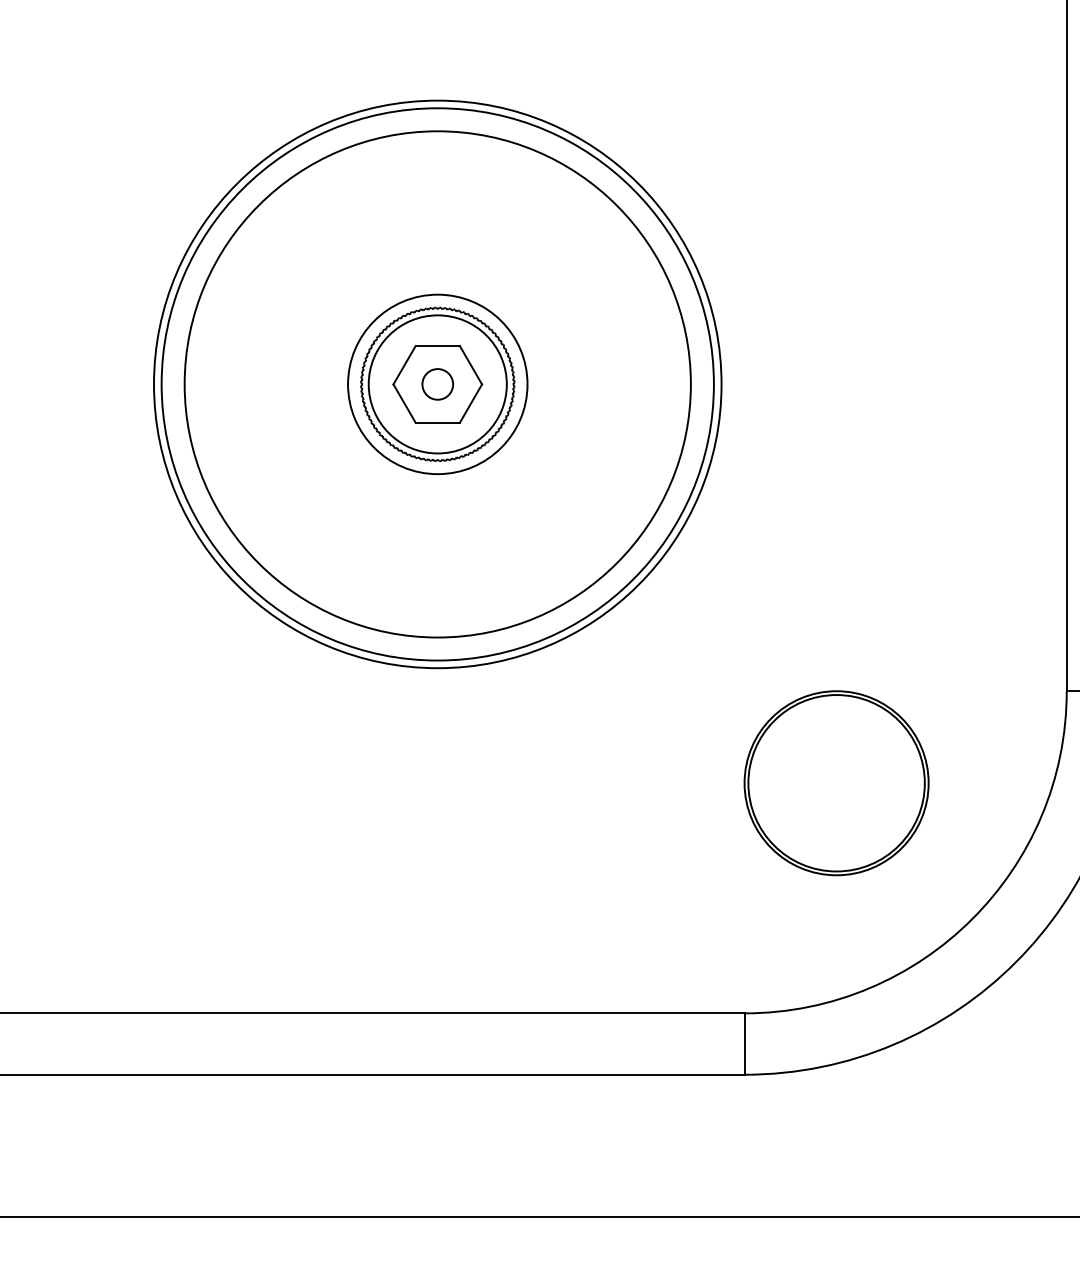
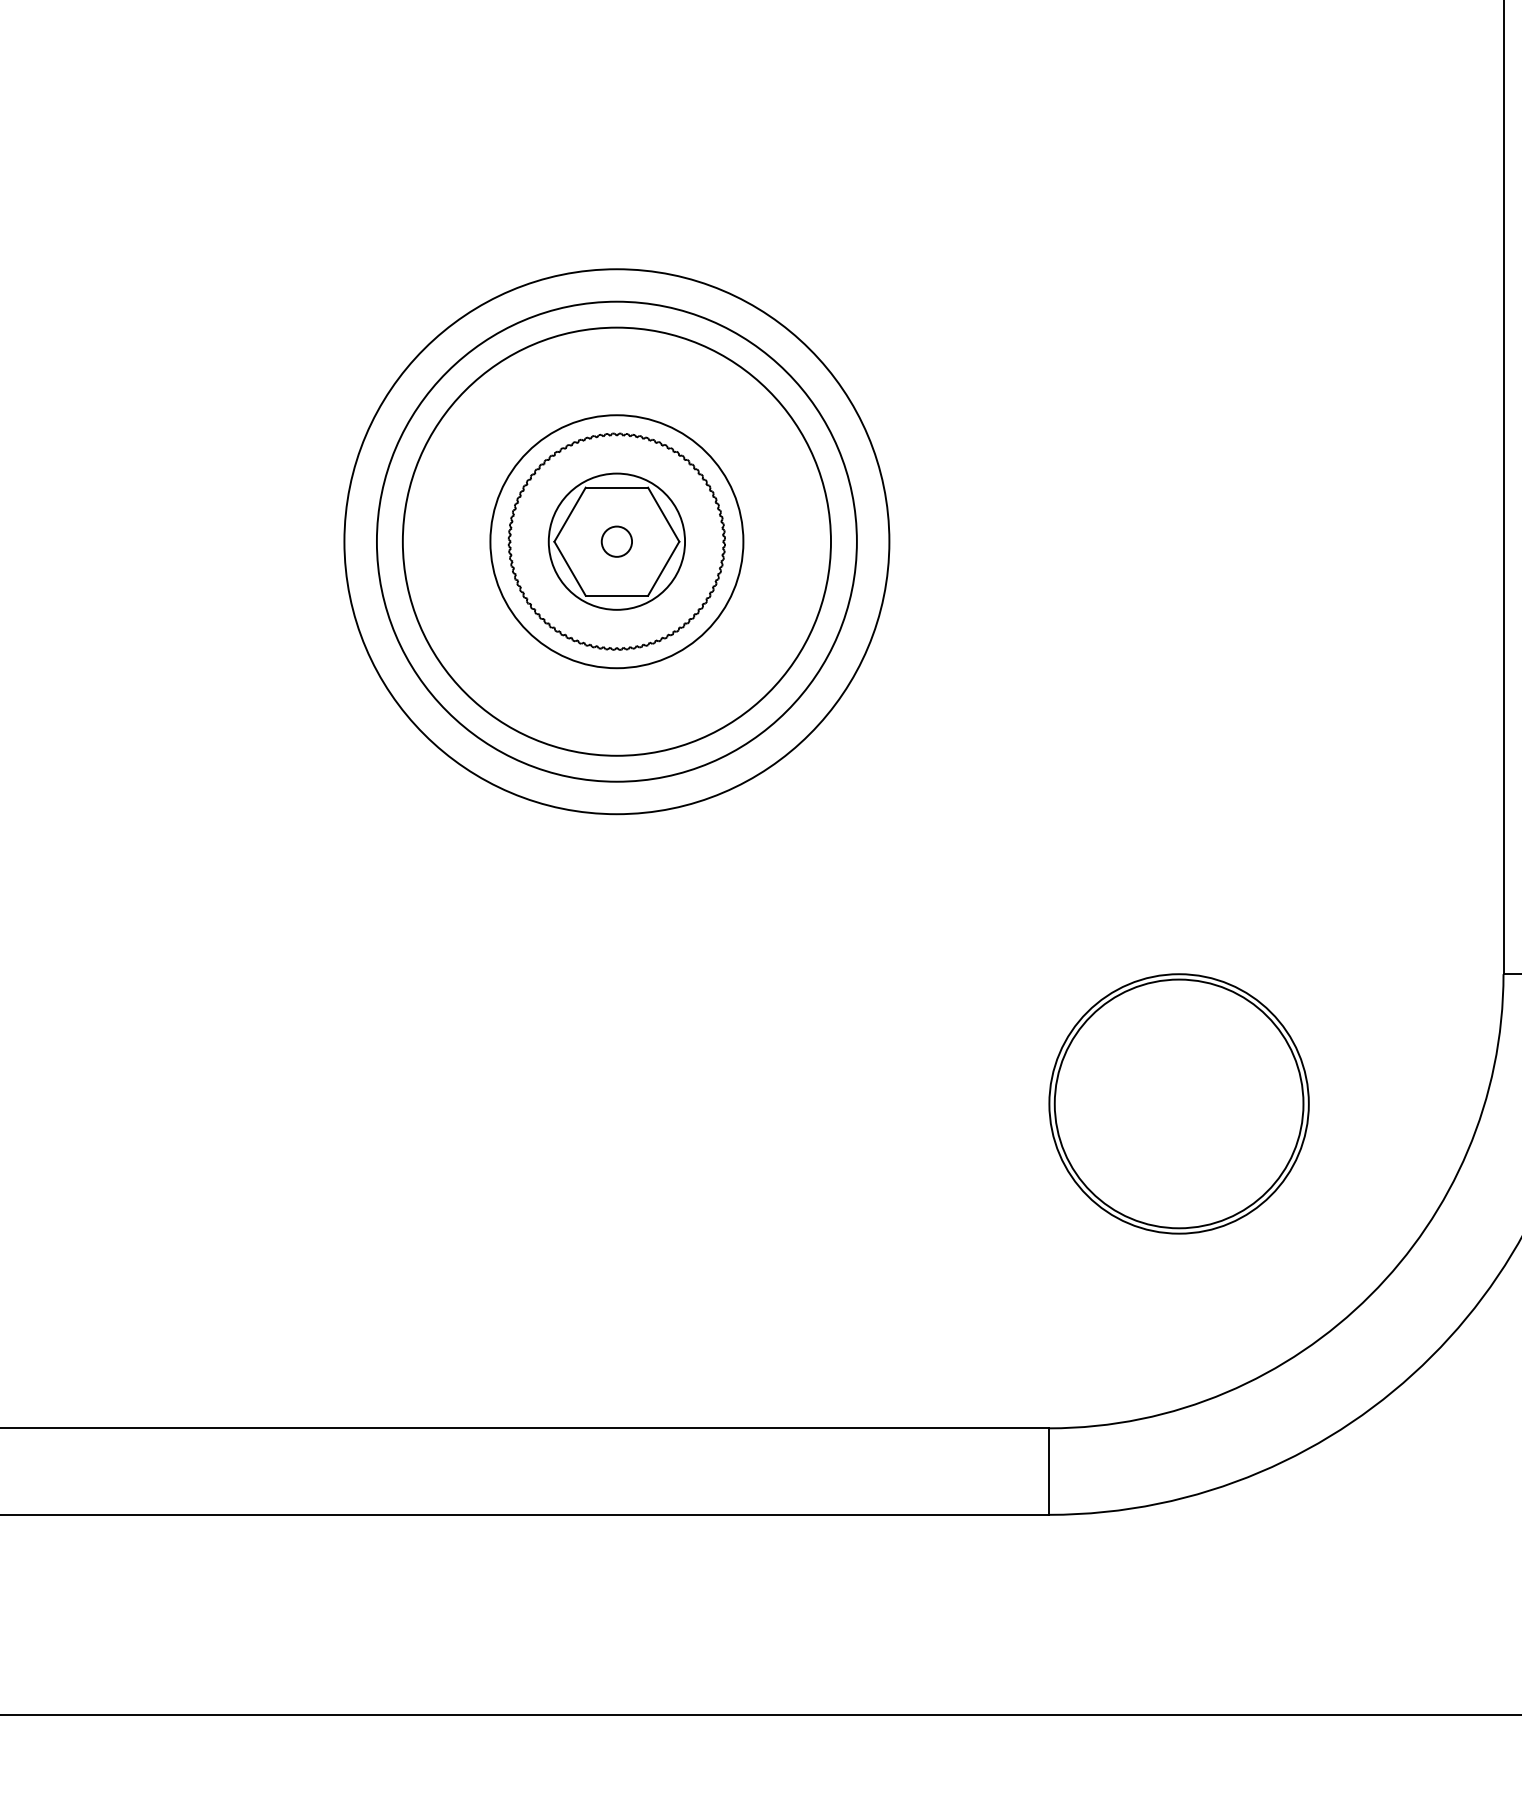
circle: (437, 384) -> (616, 541), size x0.6
circle: (437, 384) -> (616, 541), size x0.6
circle: (437, 384) -> (616, 541), size x0.7
circle: (437, 384) -> (616, 541), size x0.7
circle: (437, 384) -> (616, 541), size x0.7

